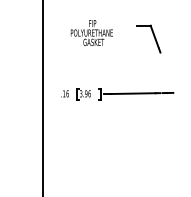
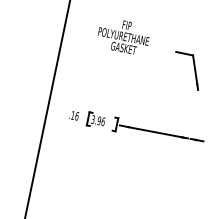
text: (91, 32) -> (123, 35), moved

